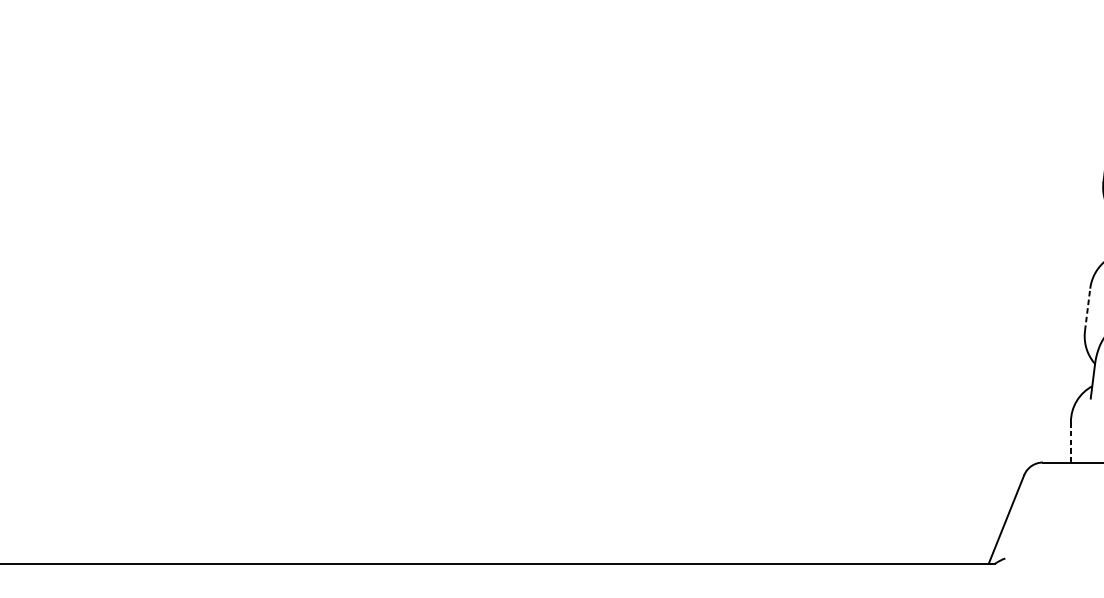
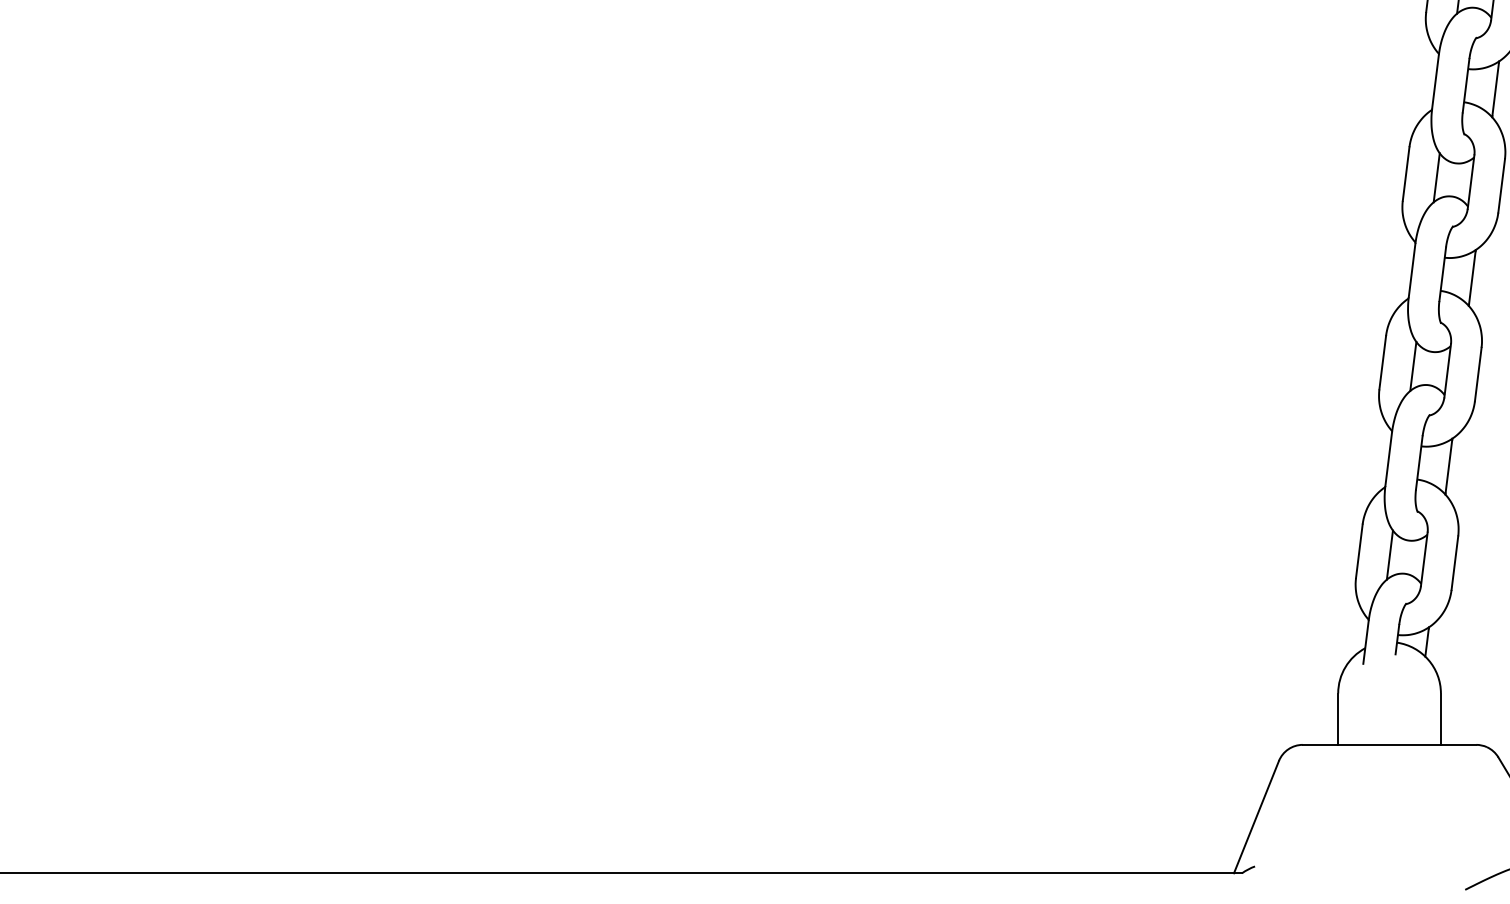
line: (1087, 309) -> (1359, 551), dashed -> solid
line: (1071, 442) -> (1338, 719), dashed -> solid

